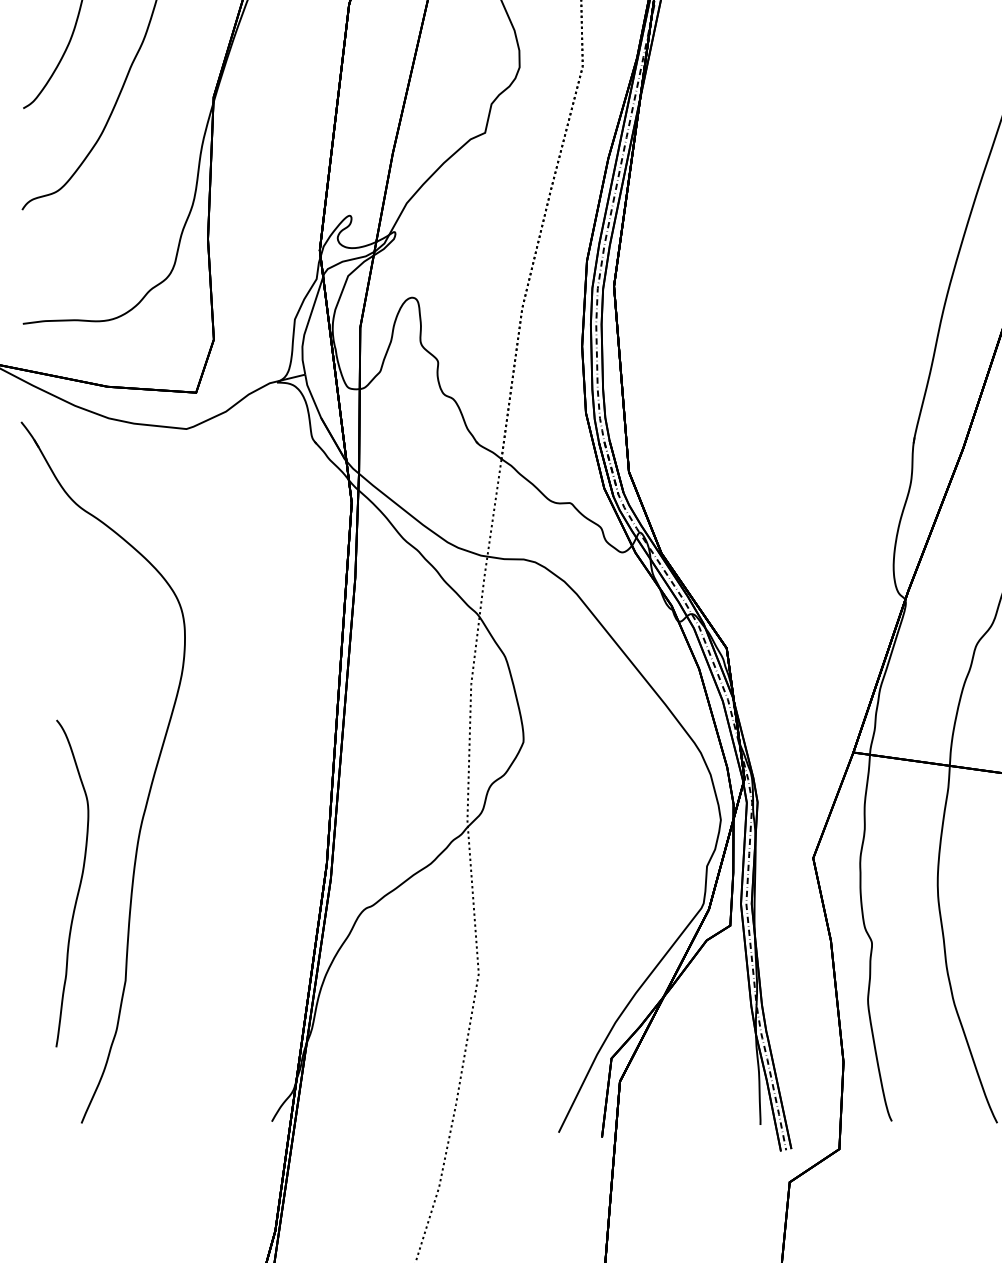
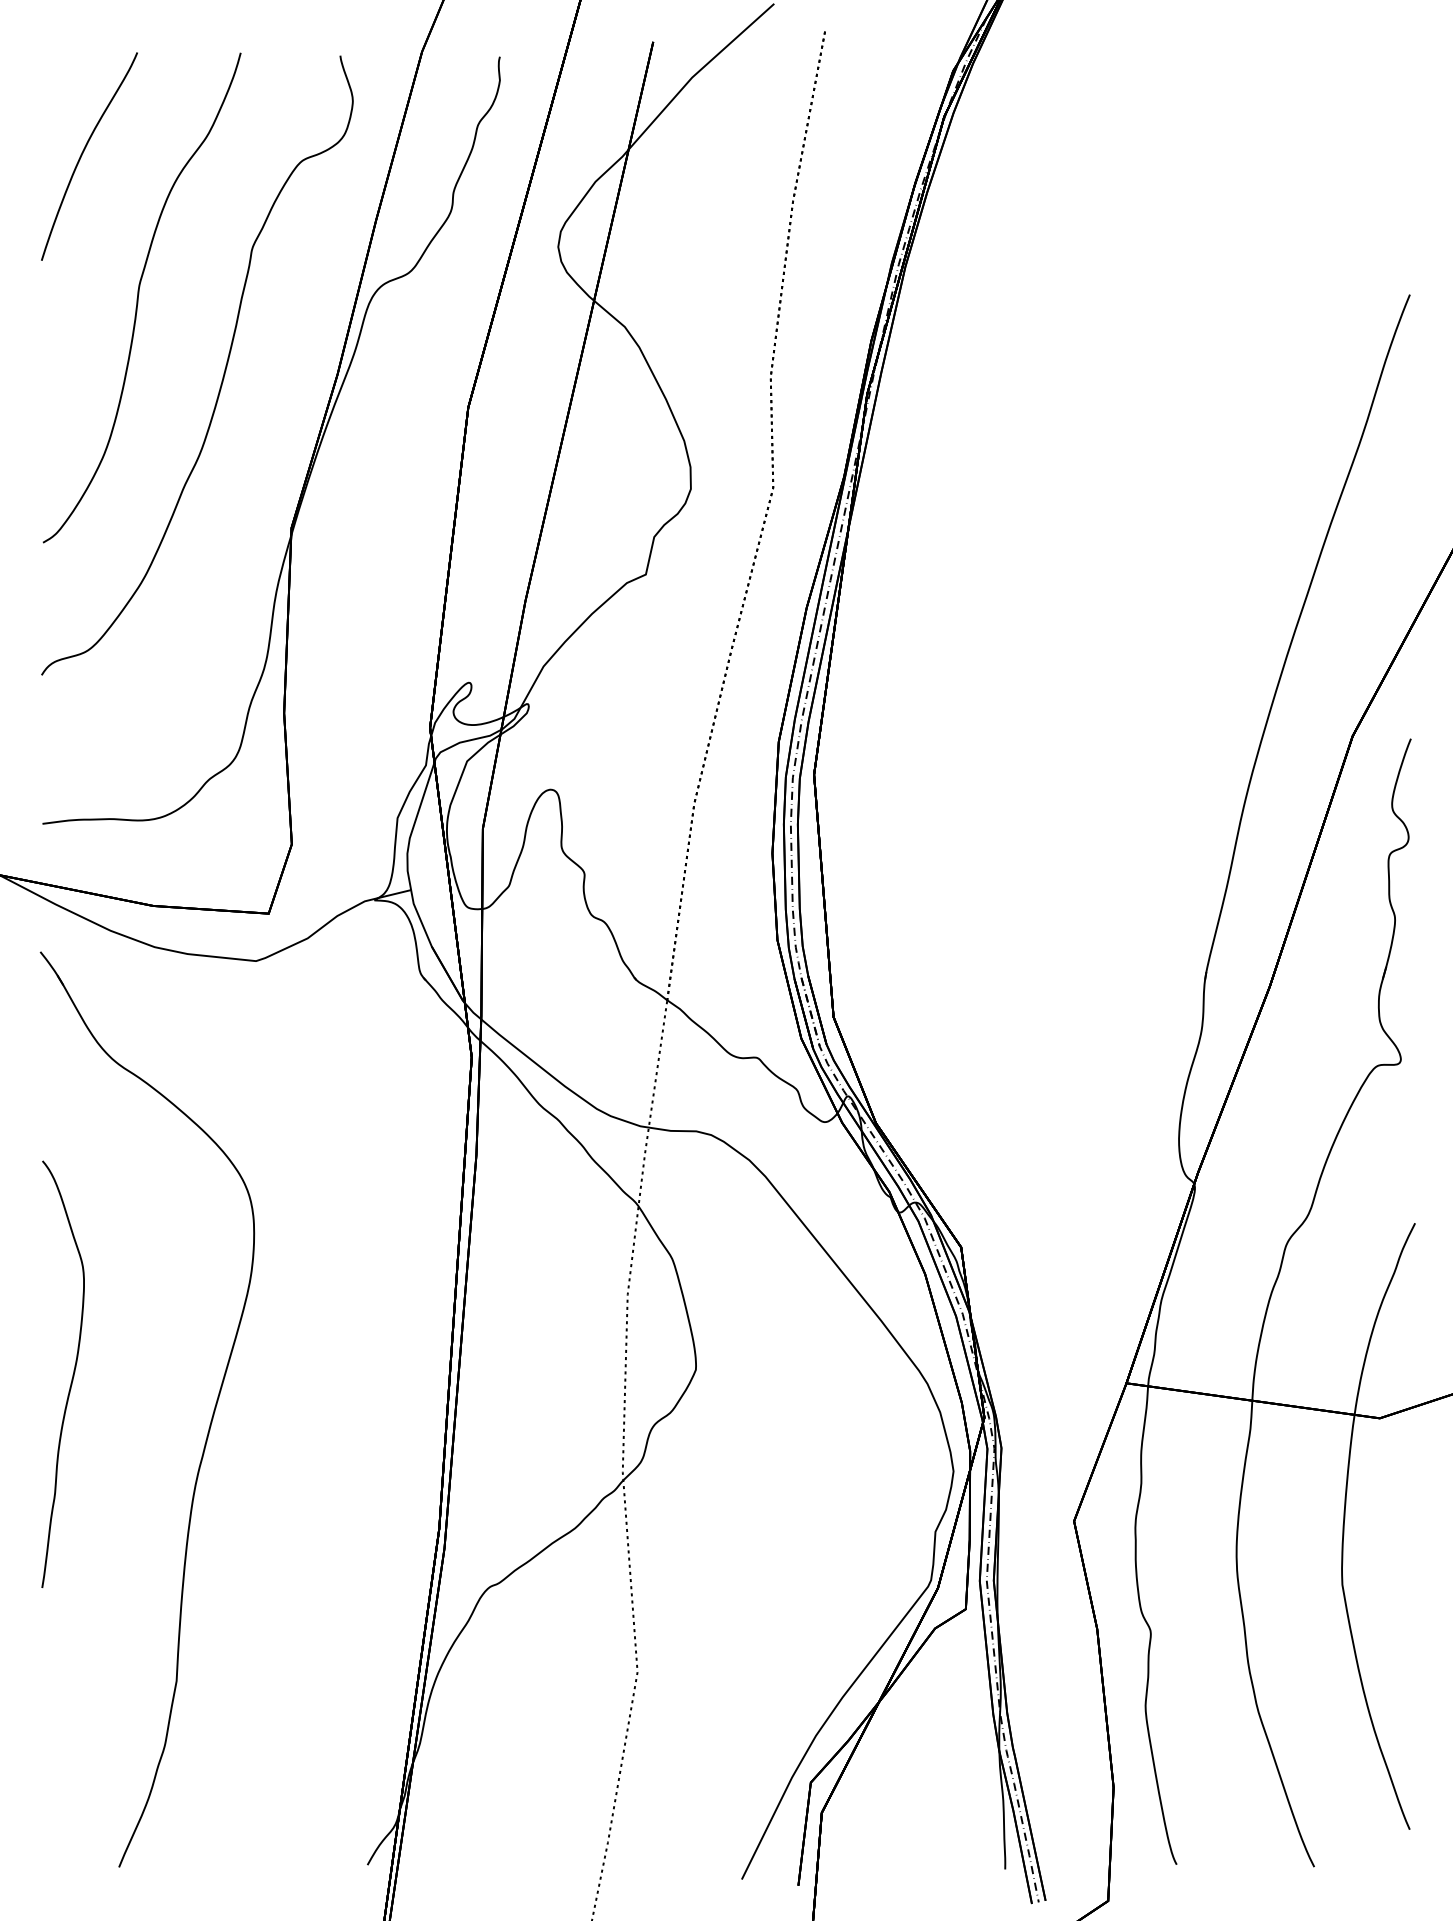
curve: (79, 883) -> (72, 1374), moved

